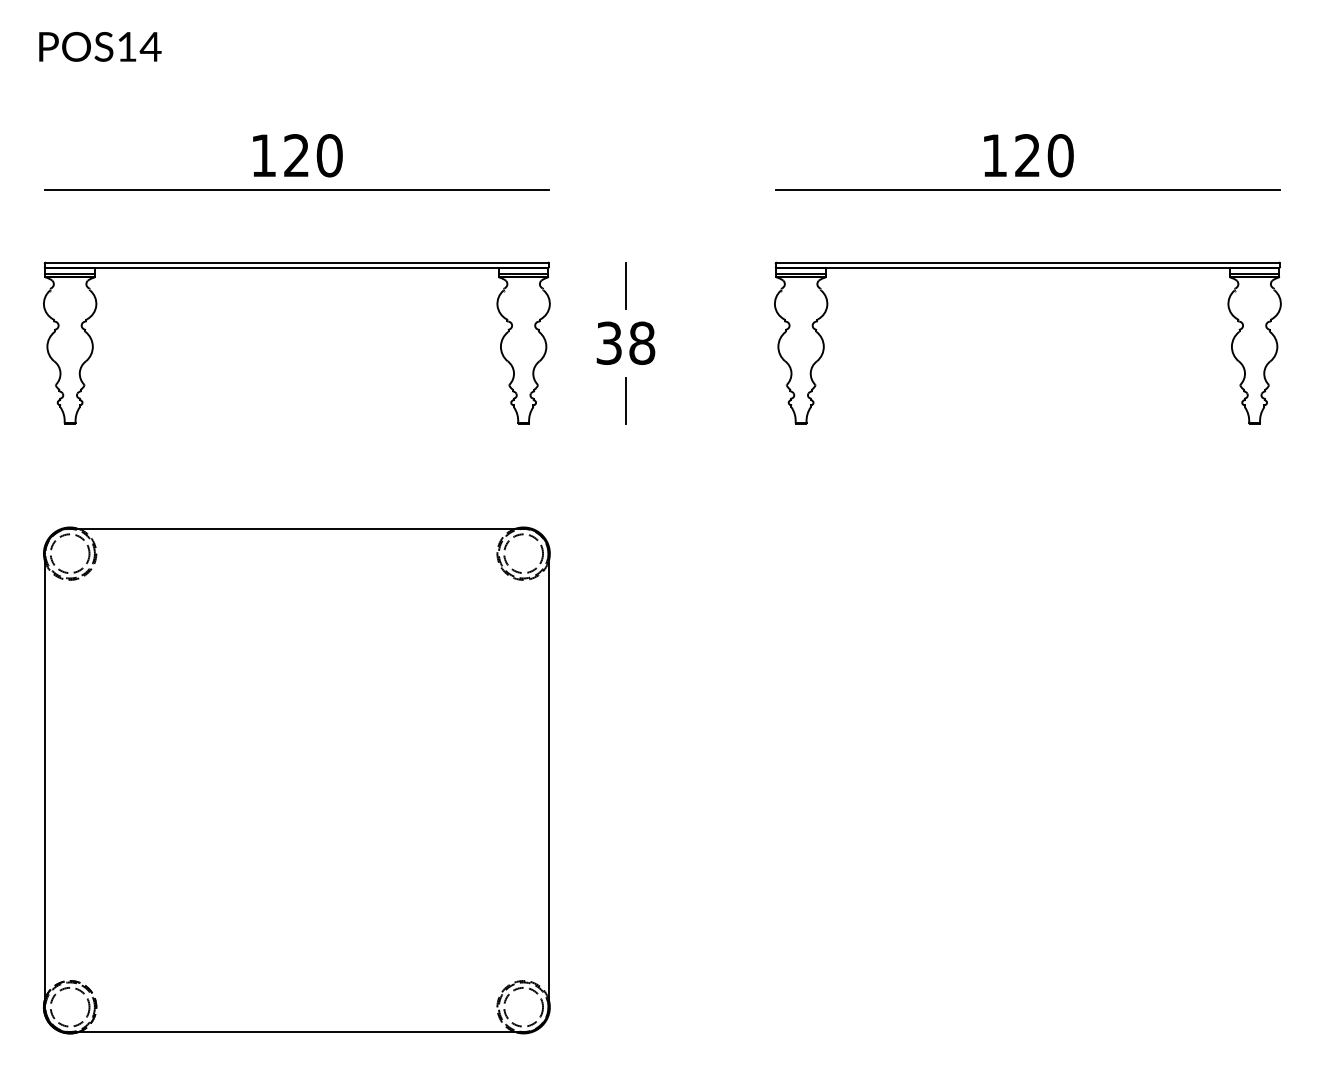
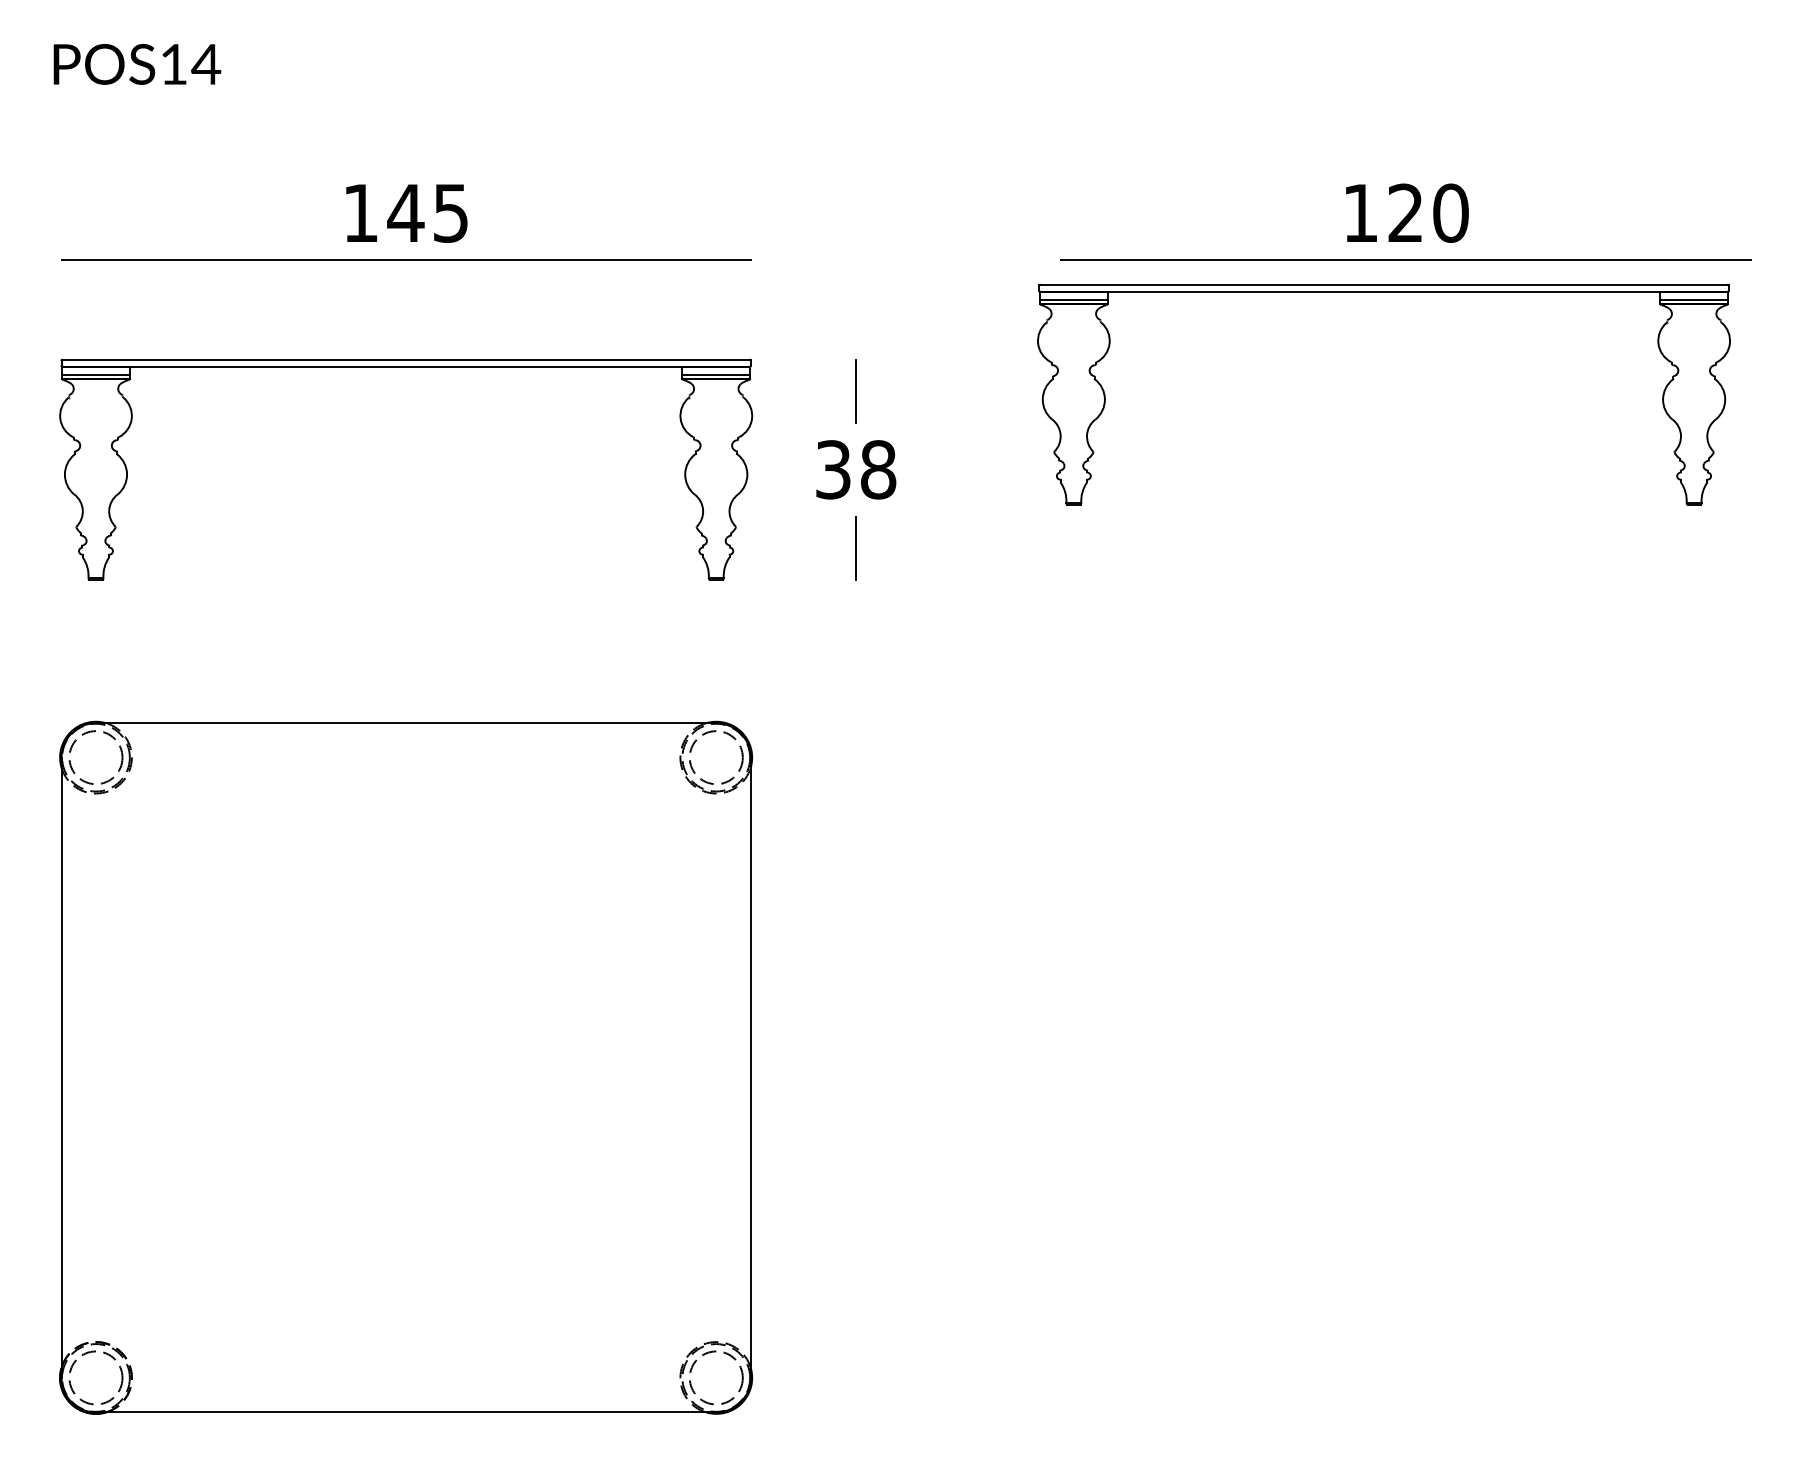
text: (312, 155) -> (427, 212), 120 -> 145
part: (1027, 268) -> (1383, 292), moved

